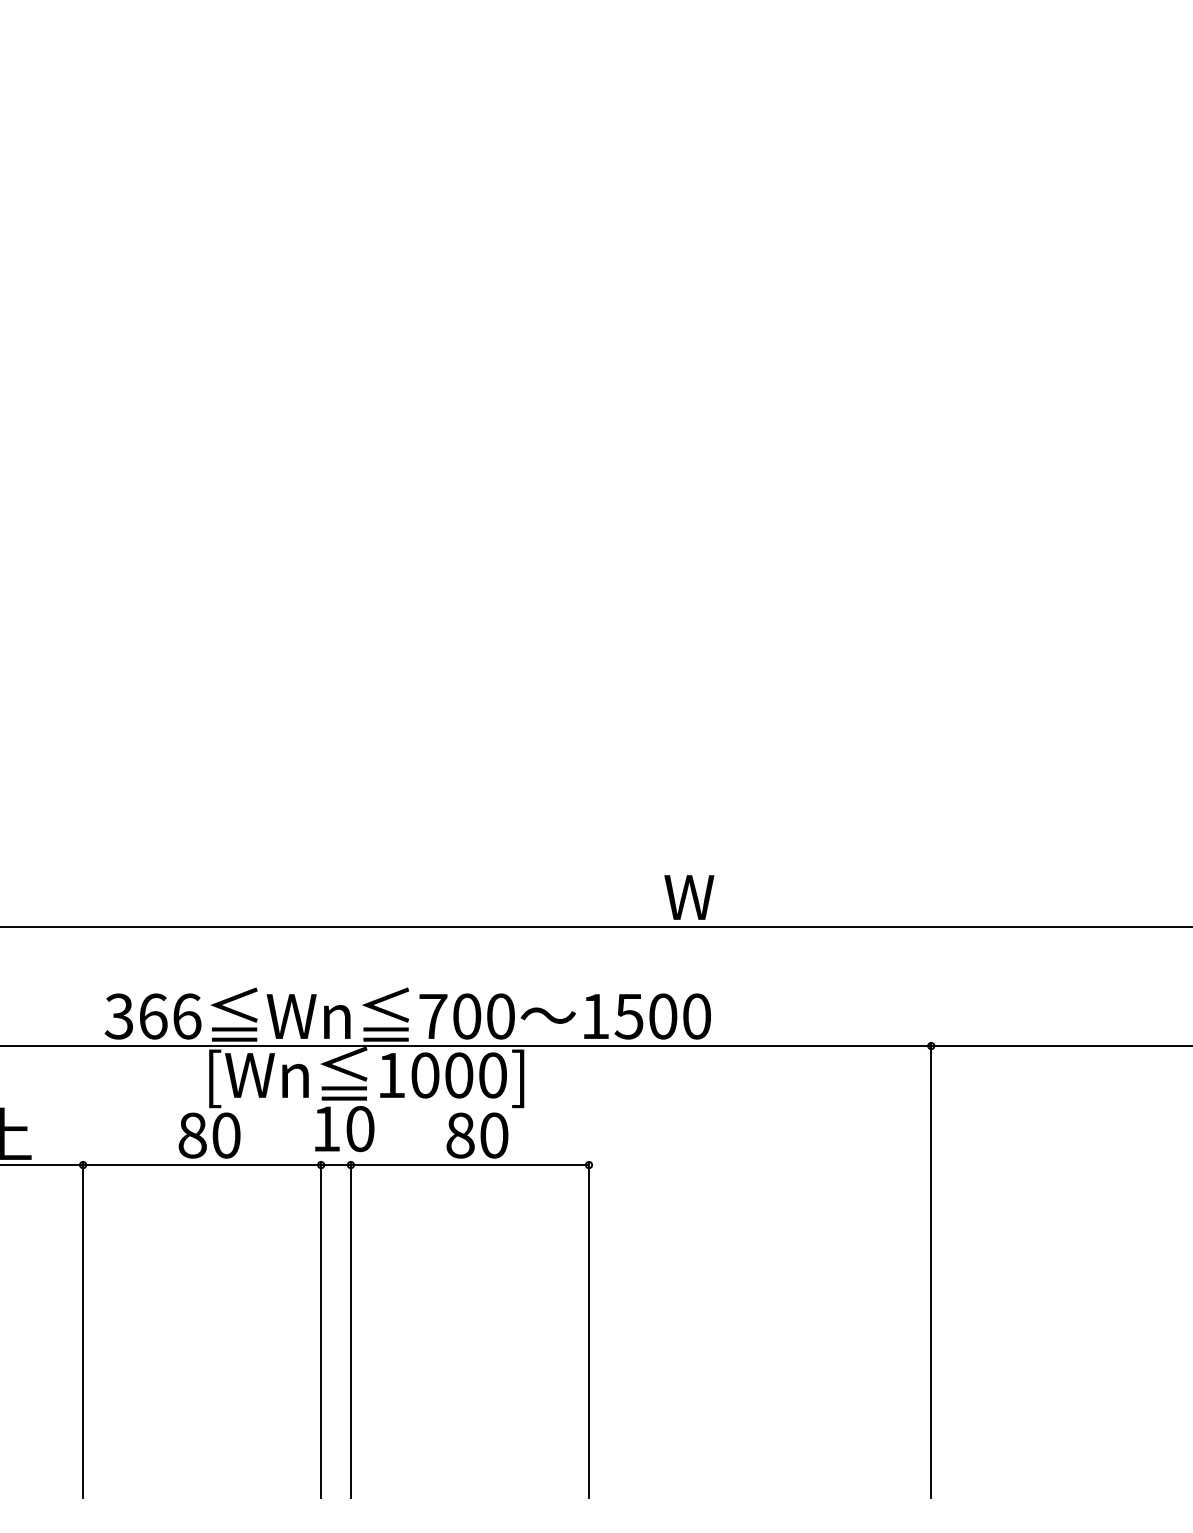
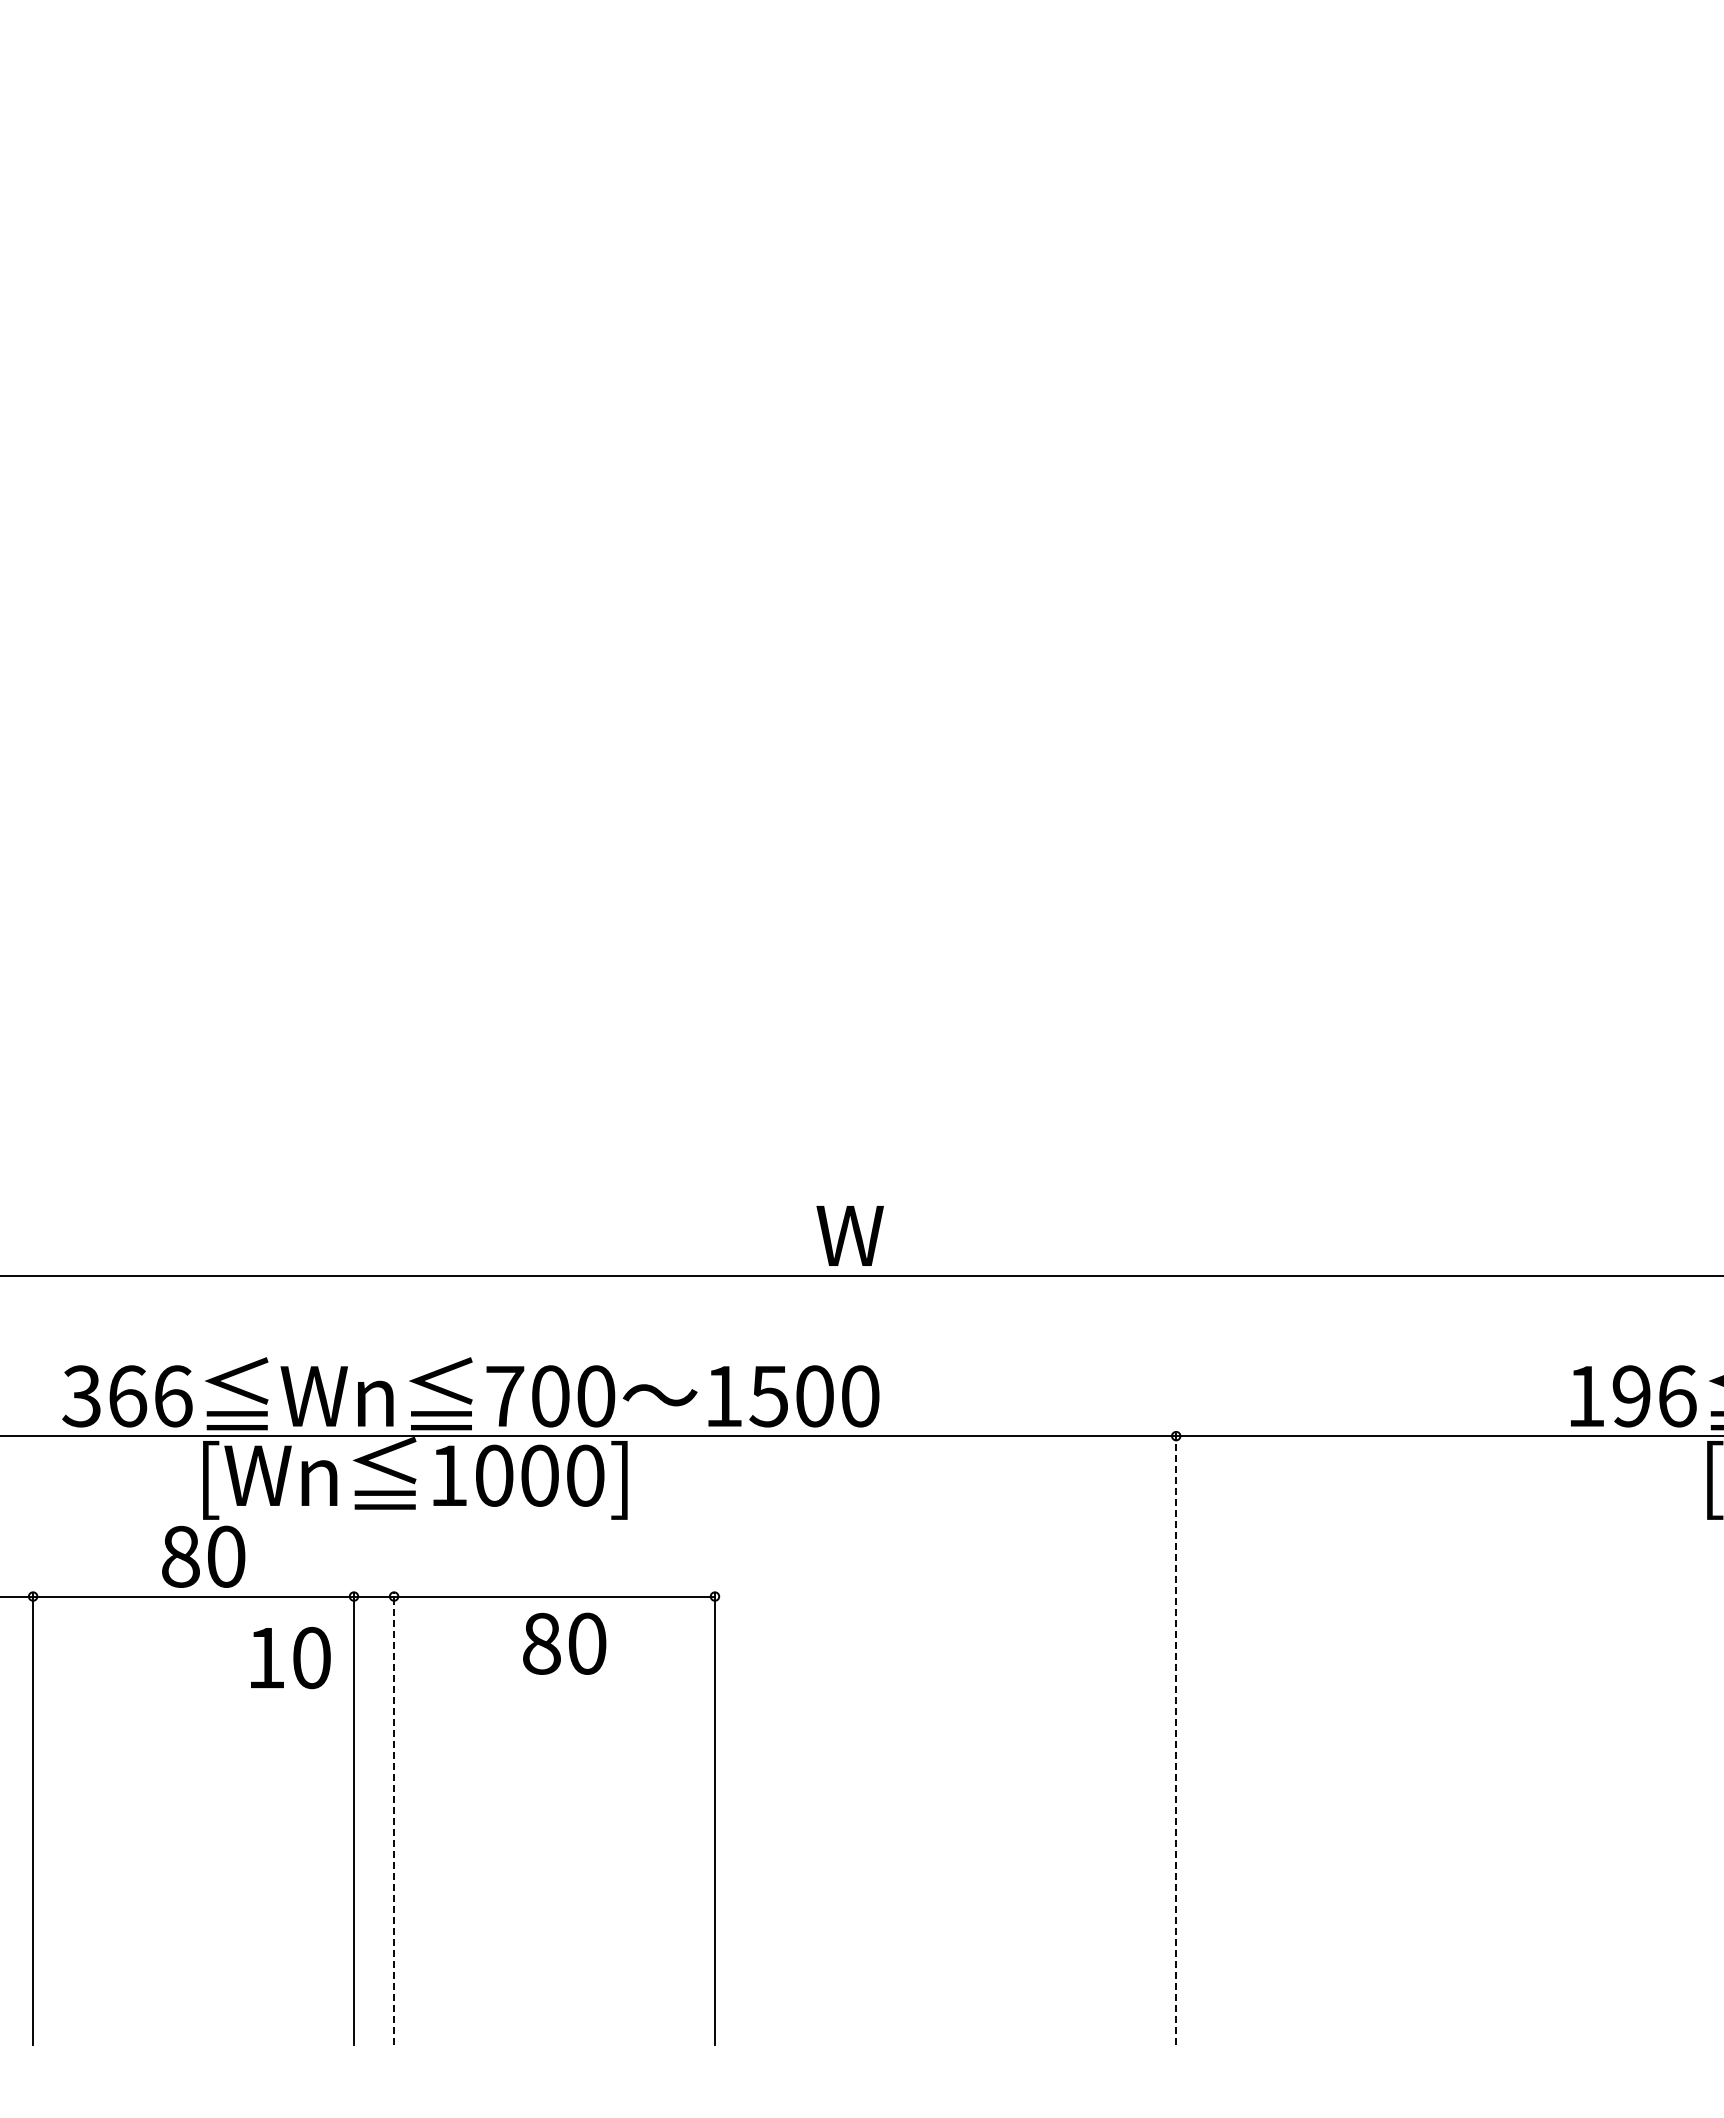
text: (344, 1129) -> (290, 1658), moved
text: (477, 1135) -> (564, 1643), moved
line: (931, 1270) -> (1176, 1738), solid -> dashed
line: (351, 1329) -> (394, 1818), solid -> dashed

